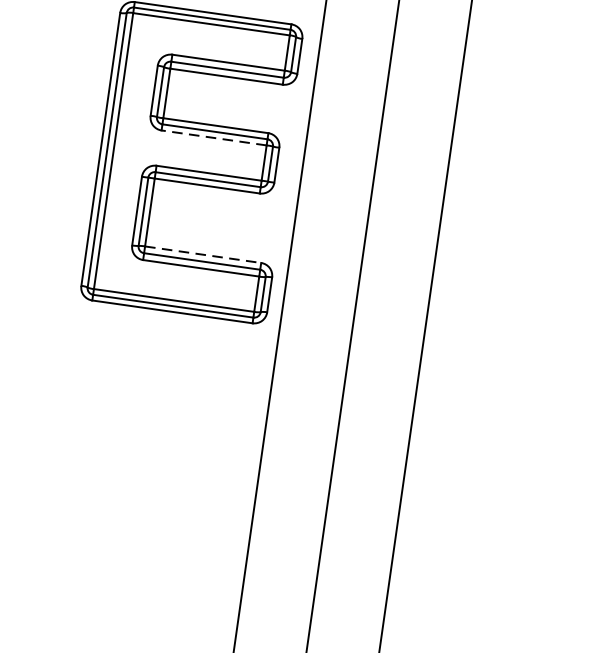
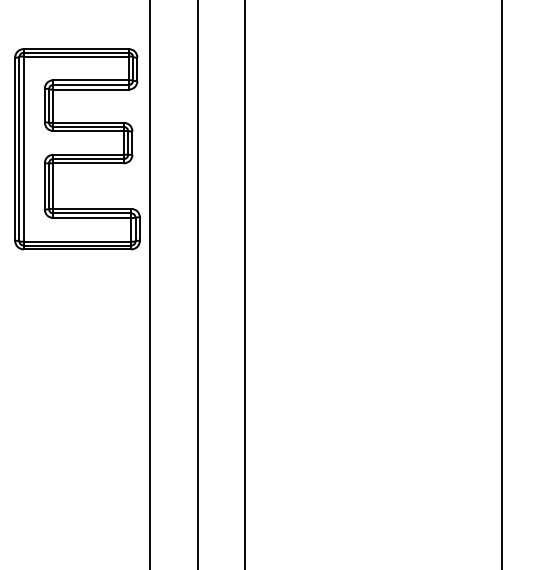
line: (213, 138) -> (88, 131), dashed -> solid
line: (203, 254) -> (92, 208), dashed -> solid

